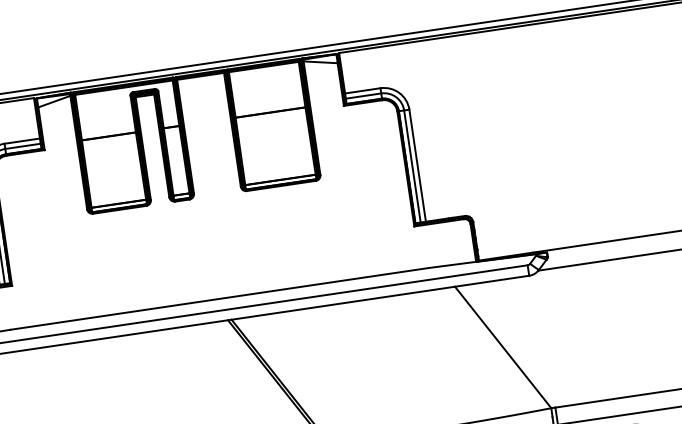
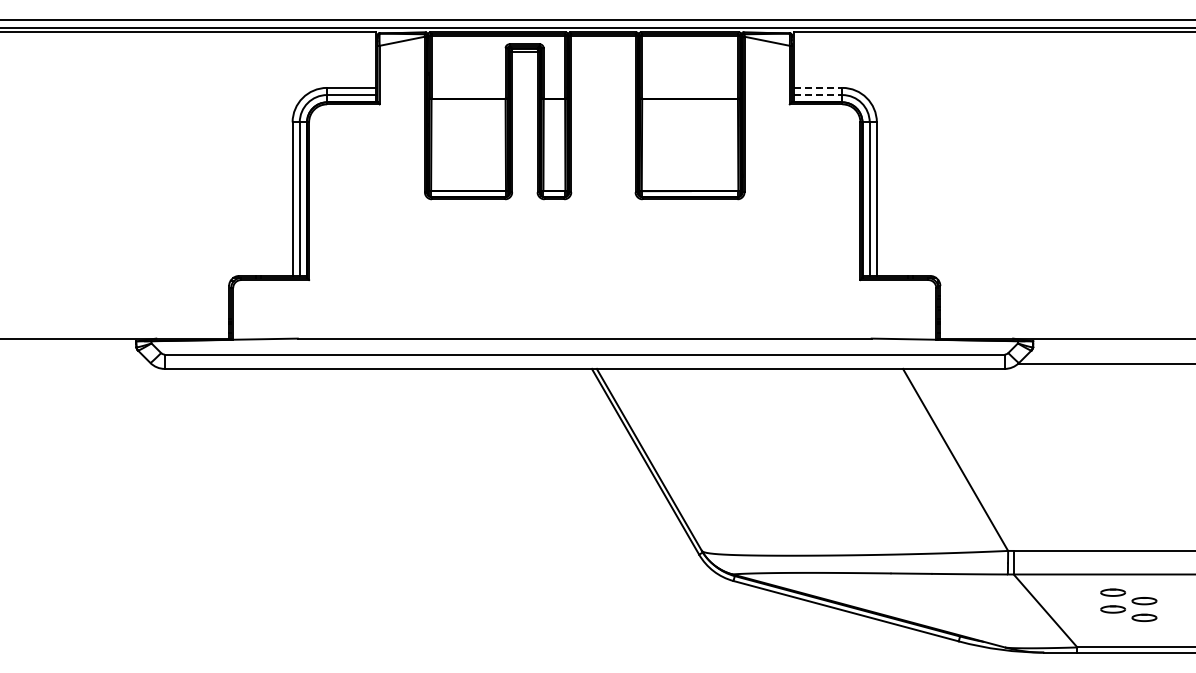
line: (363, 90) -> (818, 87), solid -> dashed
line: (363, 96) -> (818, 95), solid -> dashed

